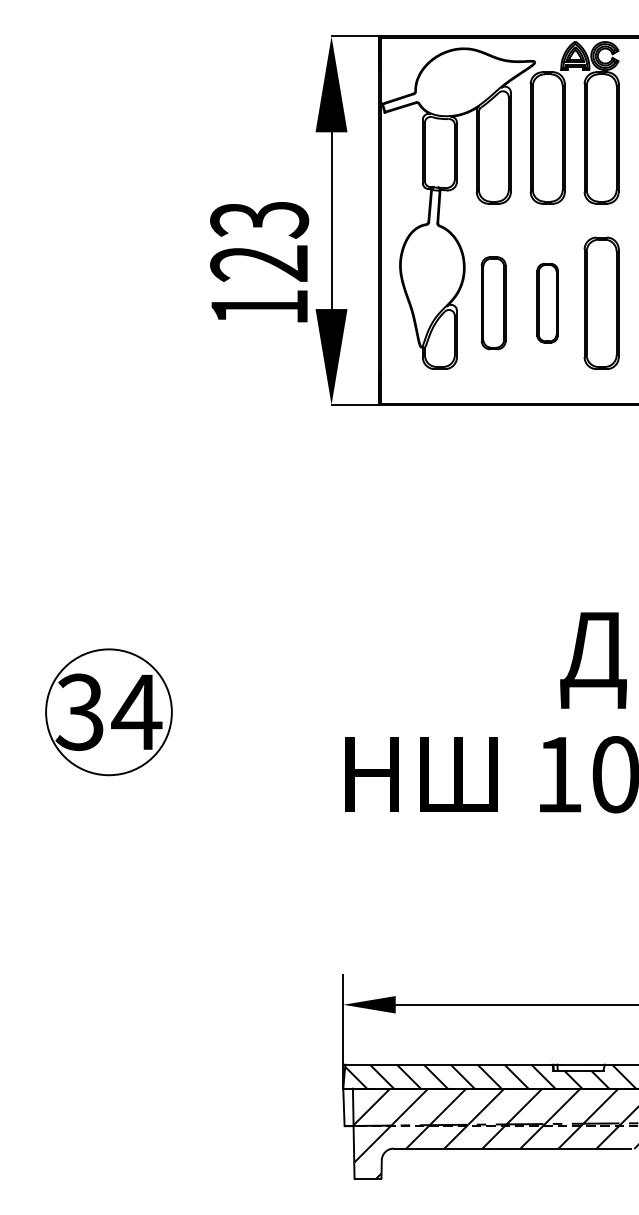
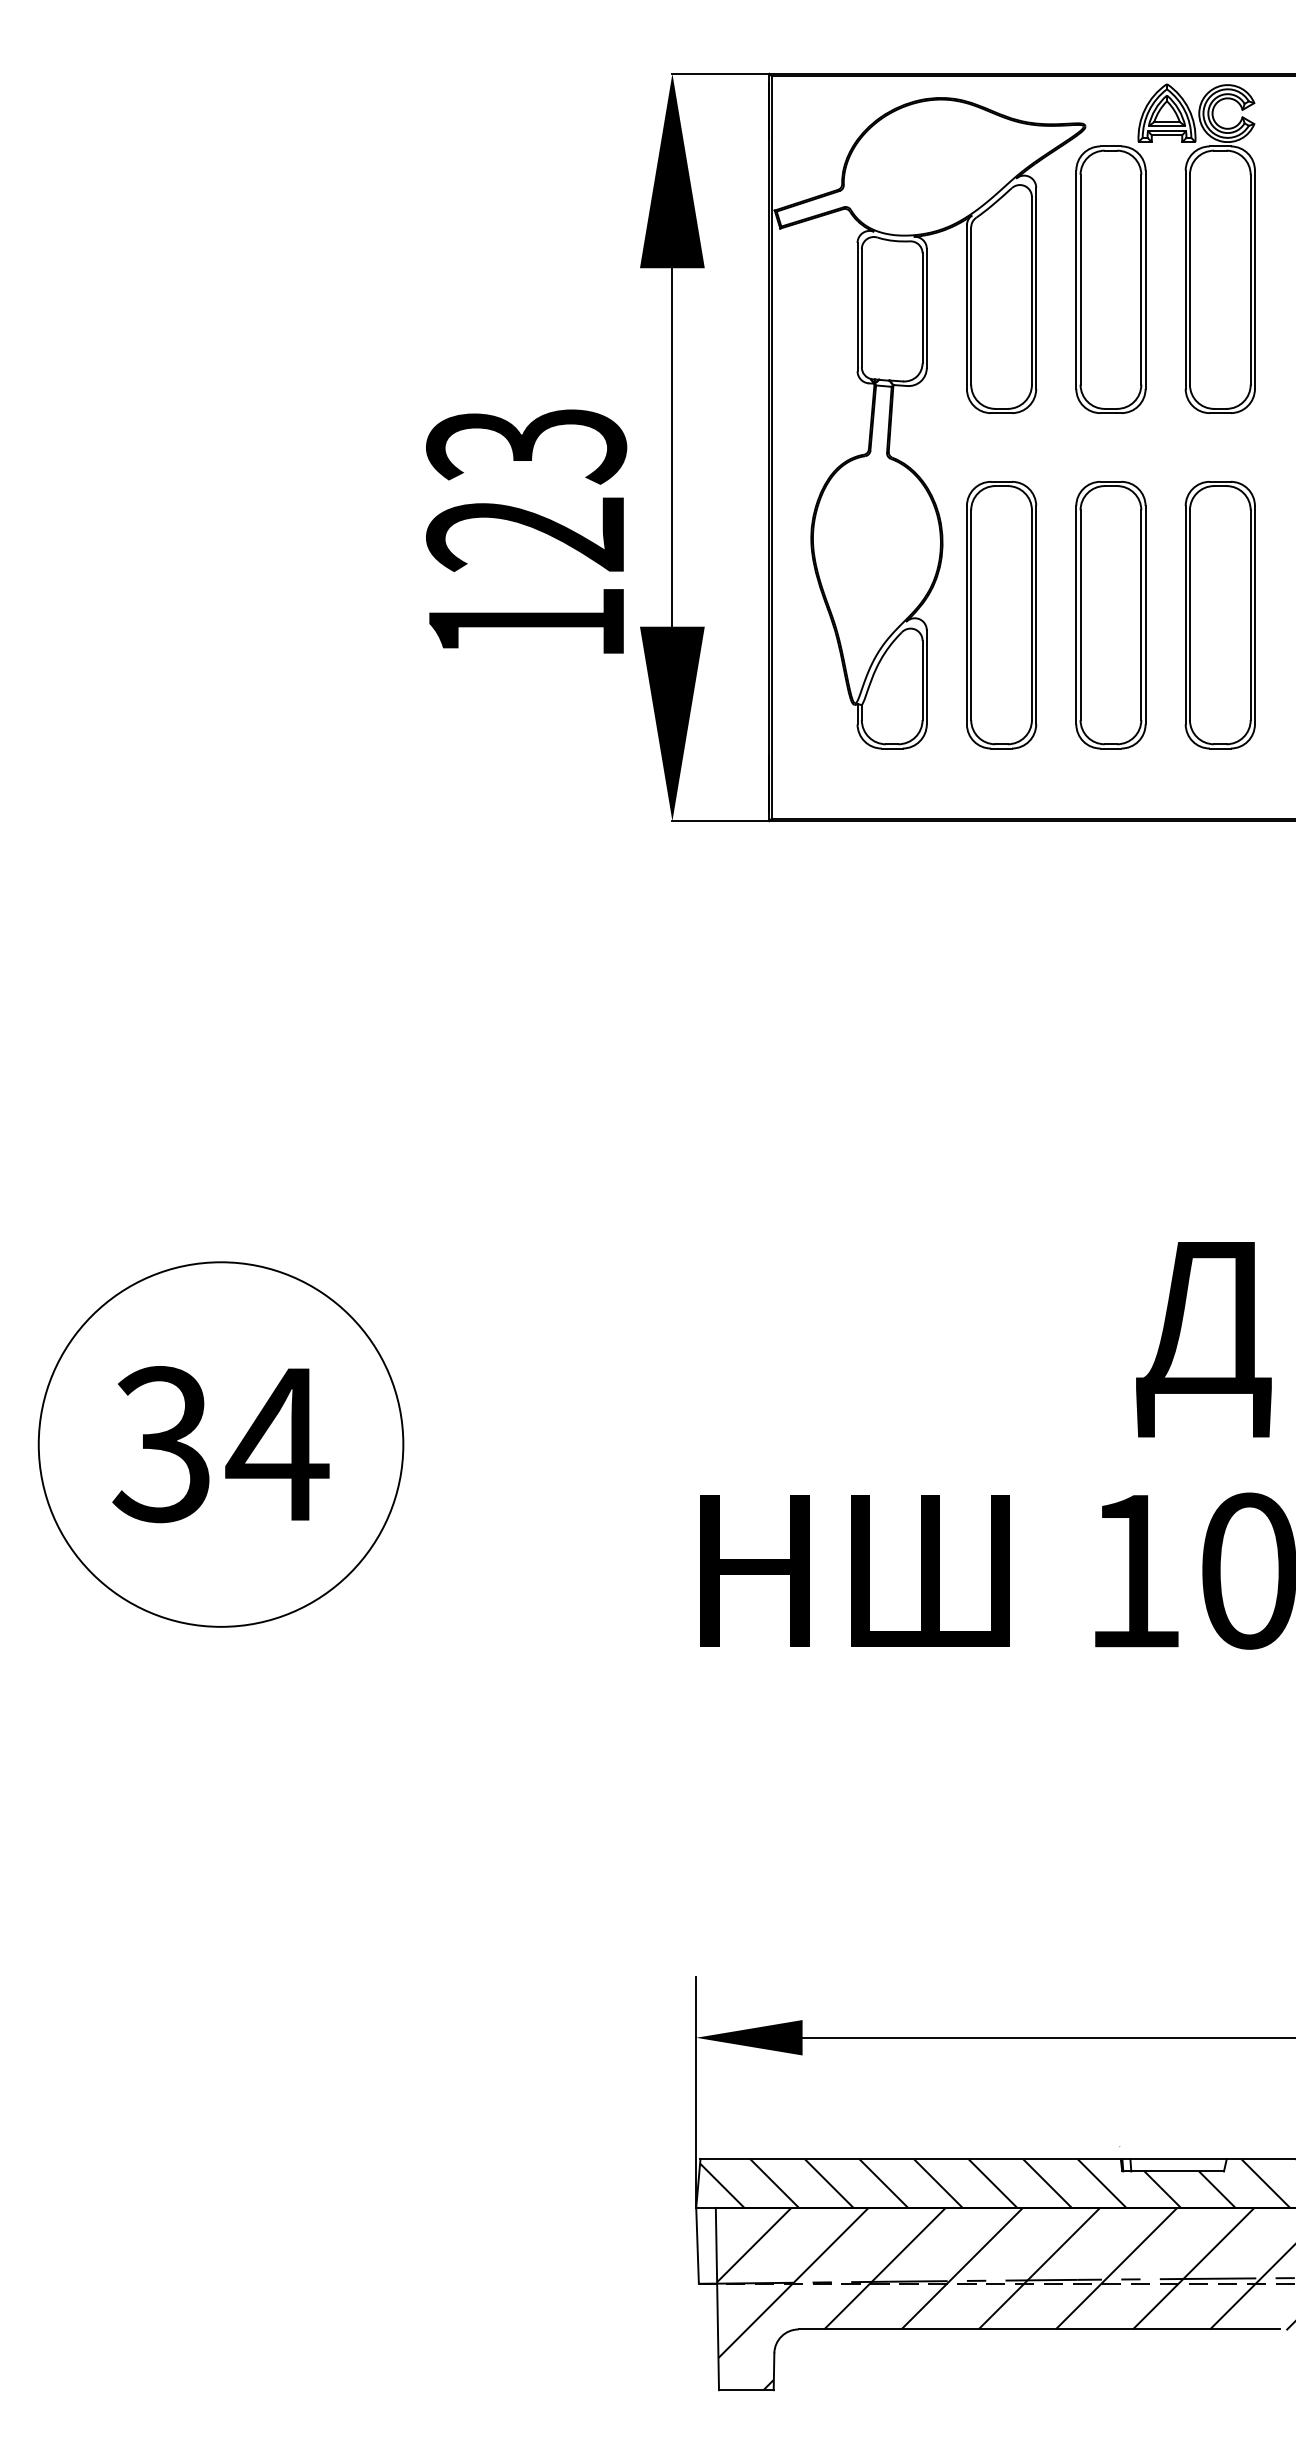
part: (493, 302) -> (1000, 613), size x1.43
part: (547, 302) -> (1110, 613), size x1.67
circle: (108, 712) -> (220, 1444), size x1.43

